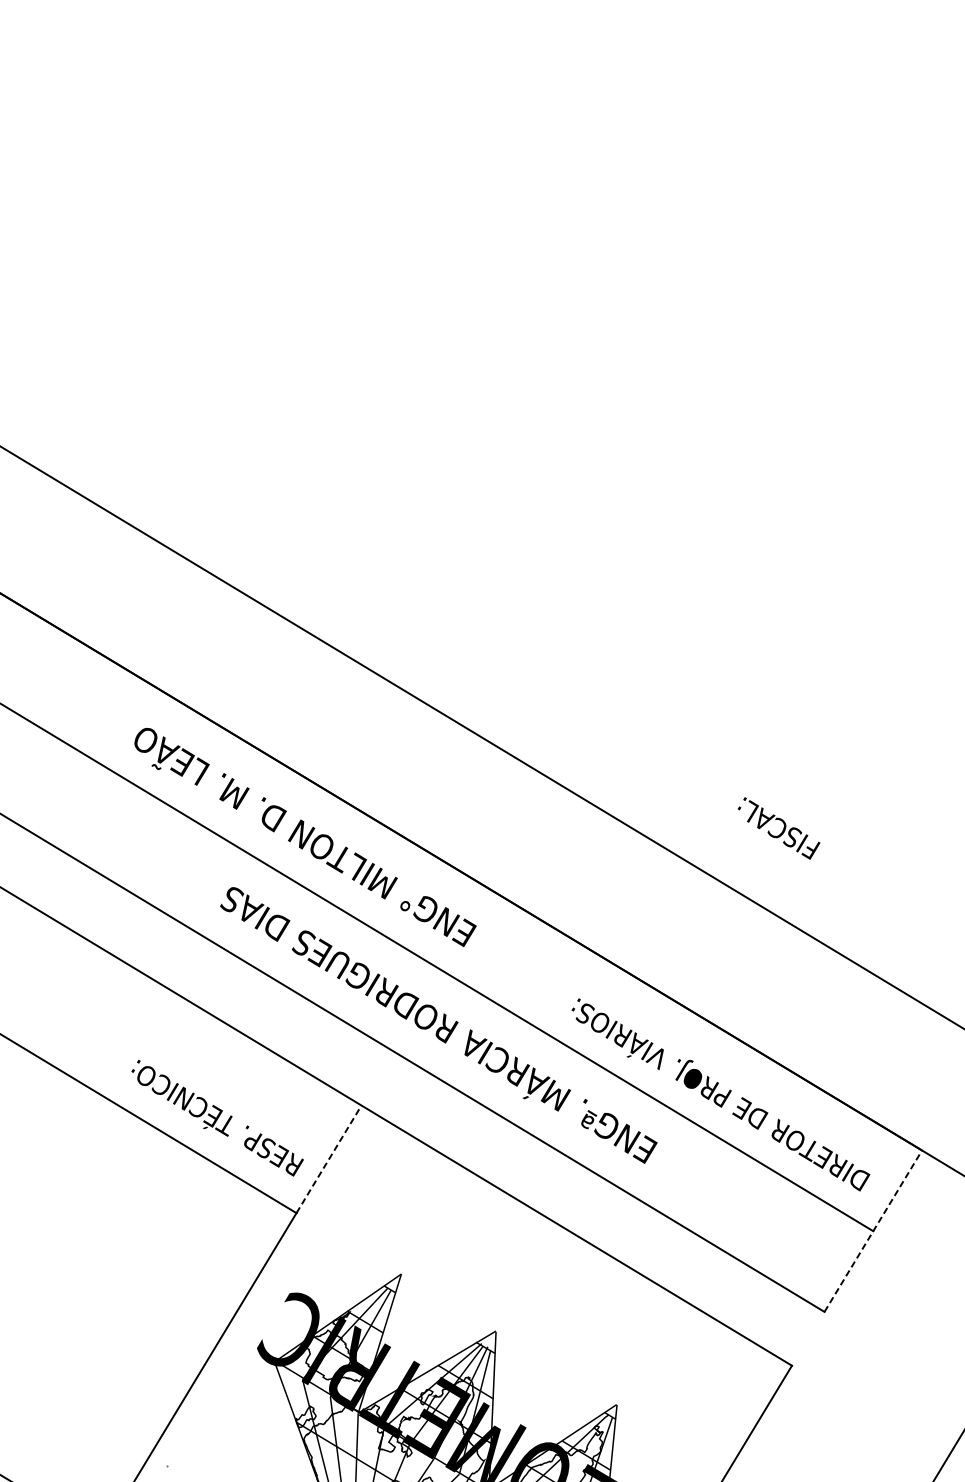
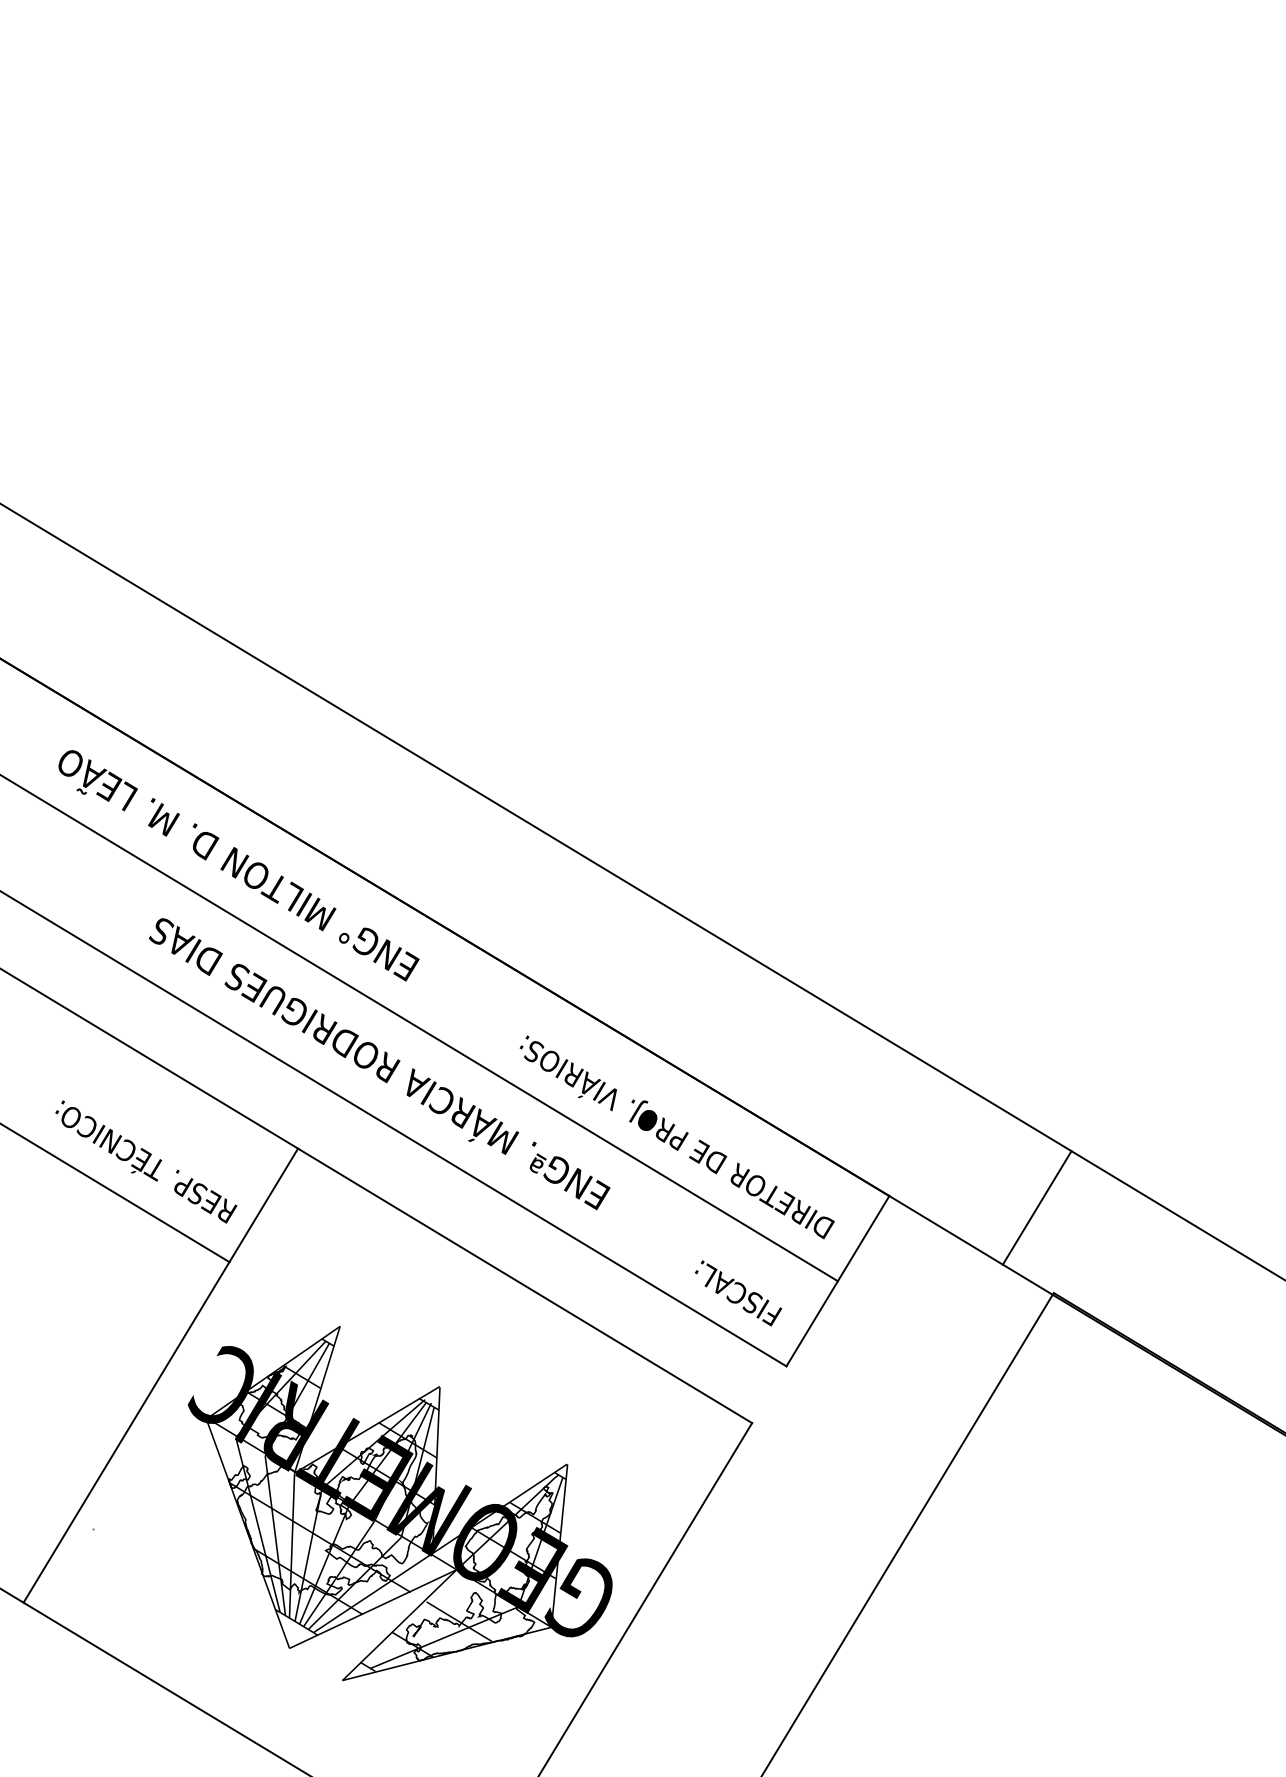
text: (779, 828) -> (738, 1293), moved
line: (329, 1158) -> (264, 1204), dashed -> solid
line: (873, 1230) -> (838, 1280), dashed -> solid

